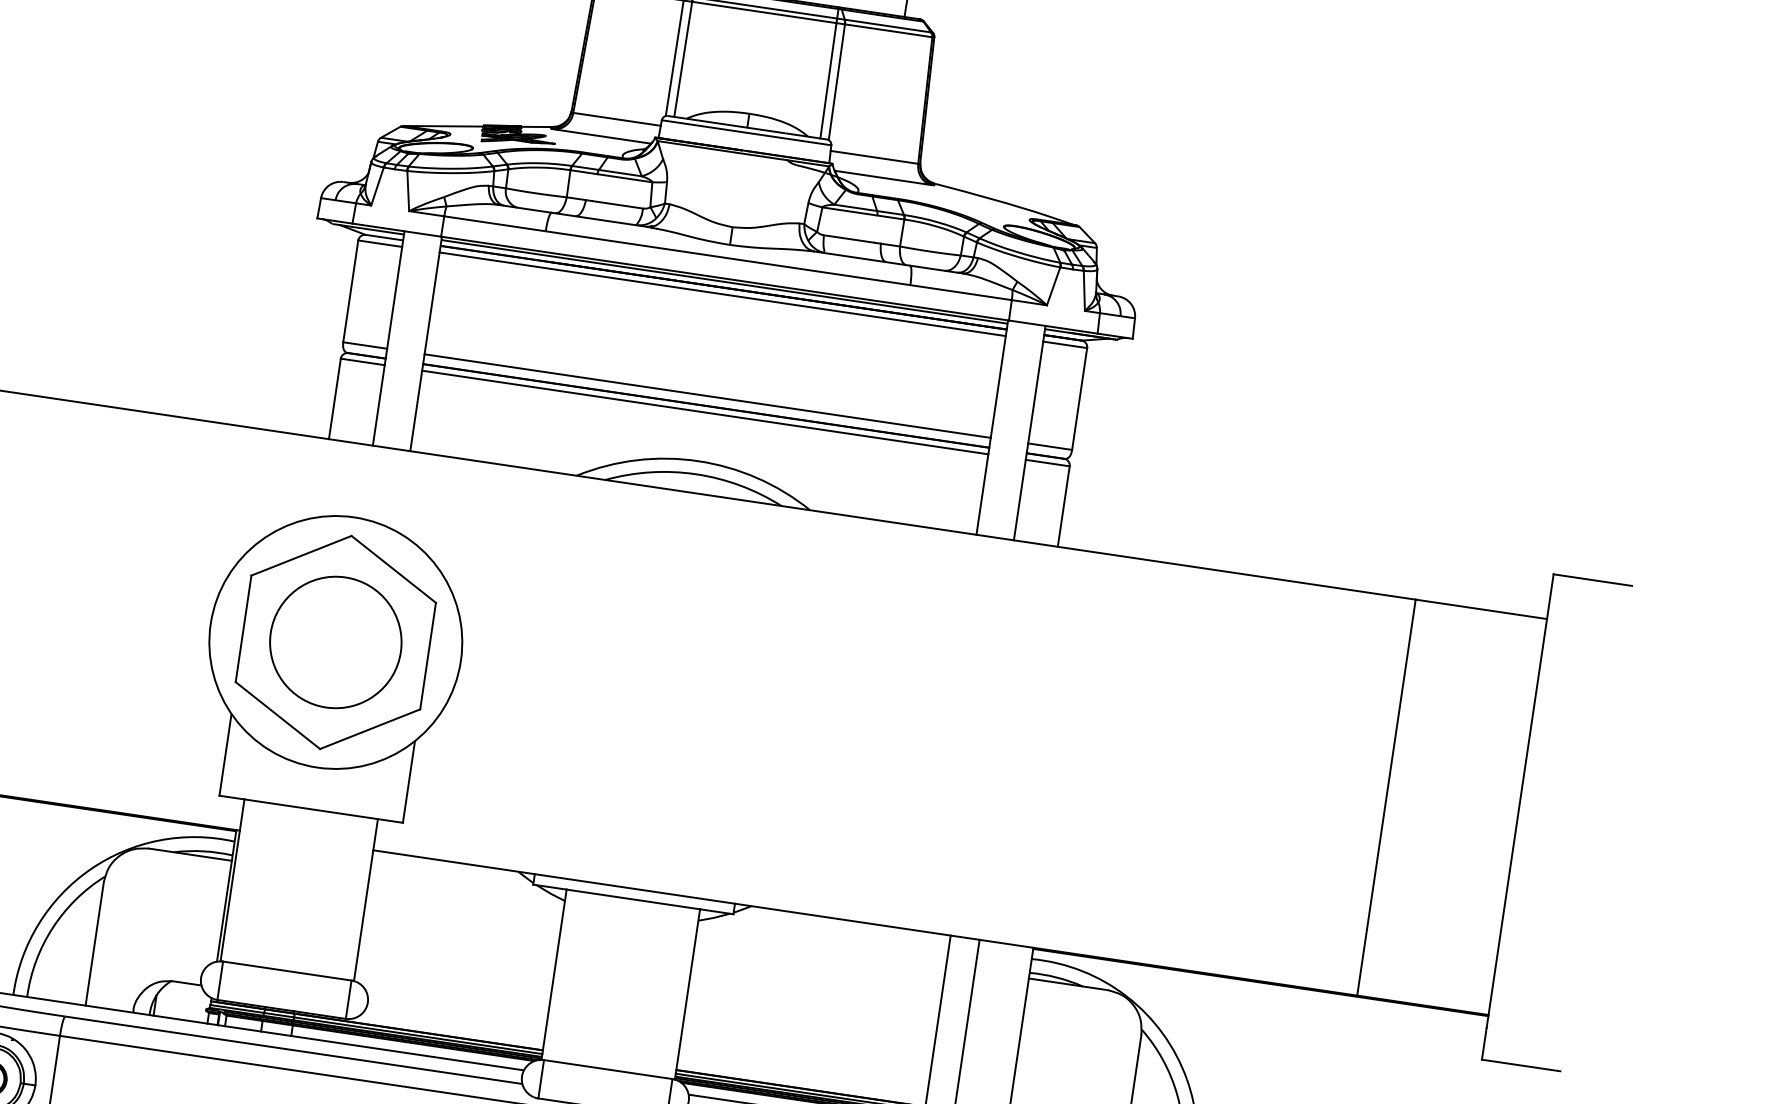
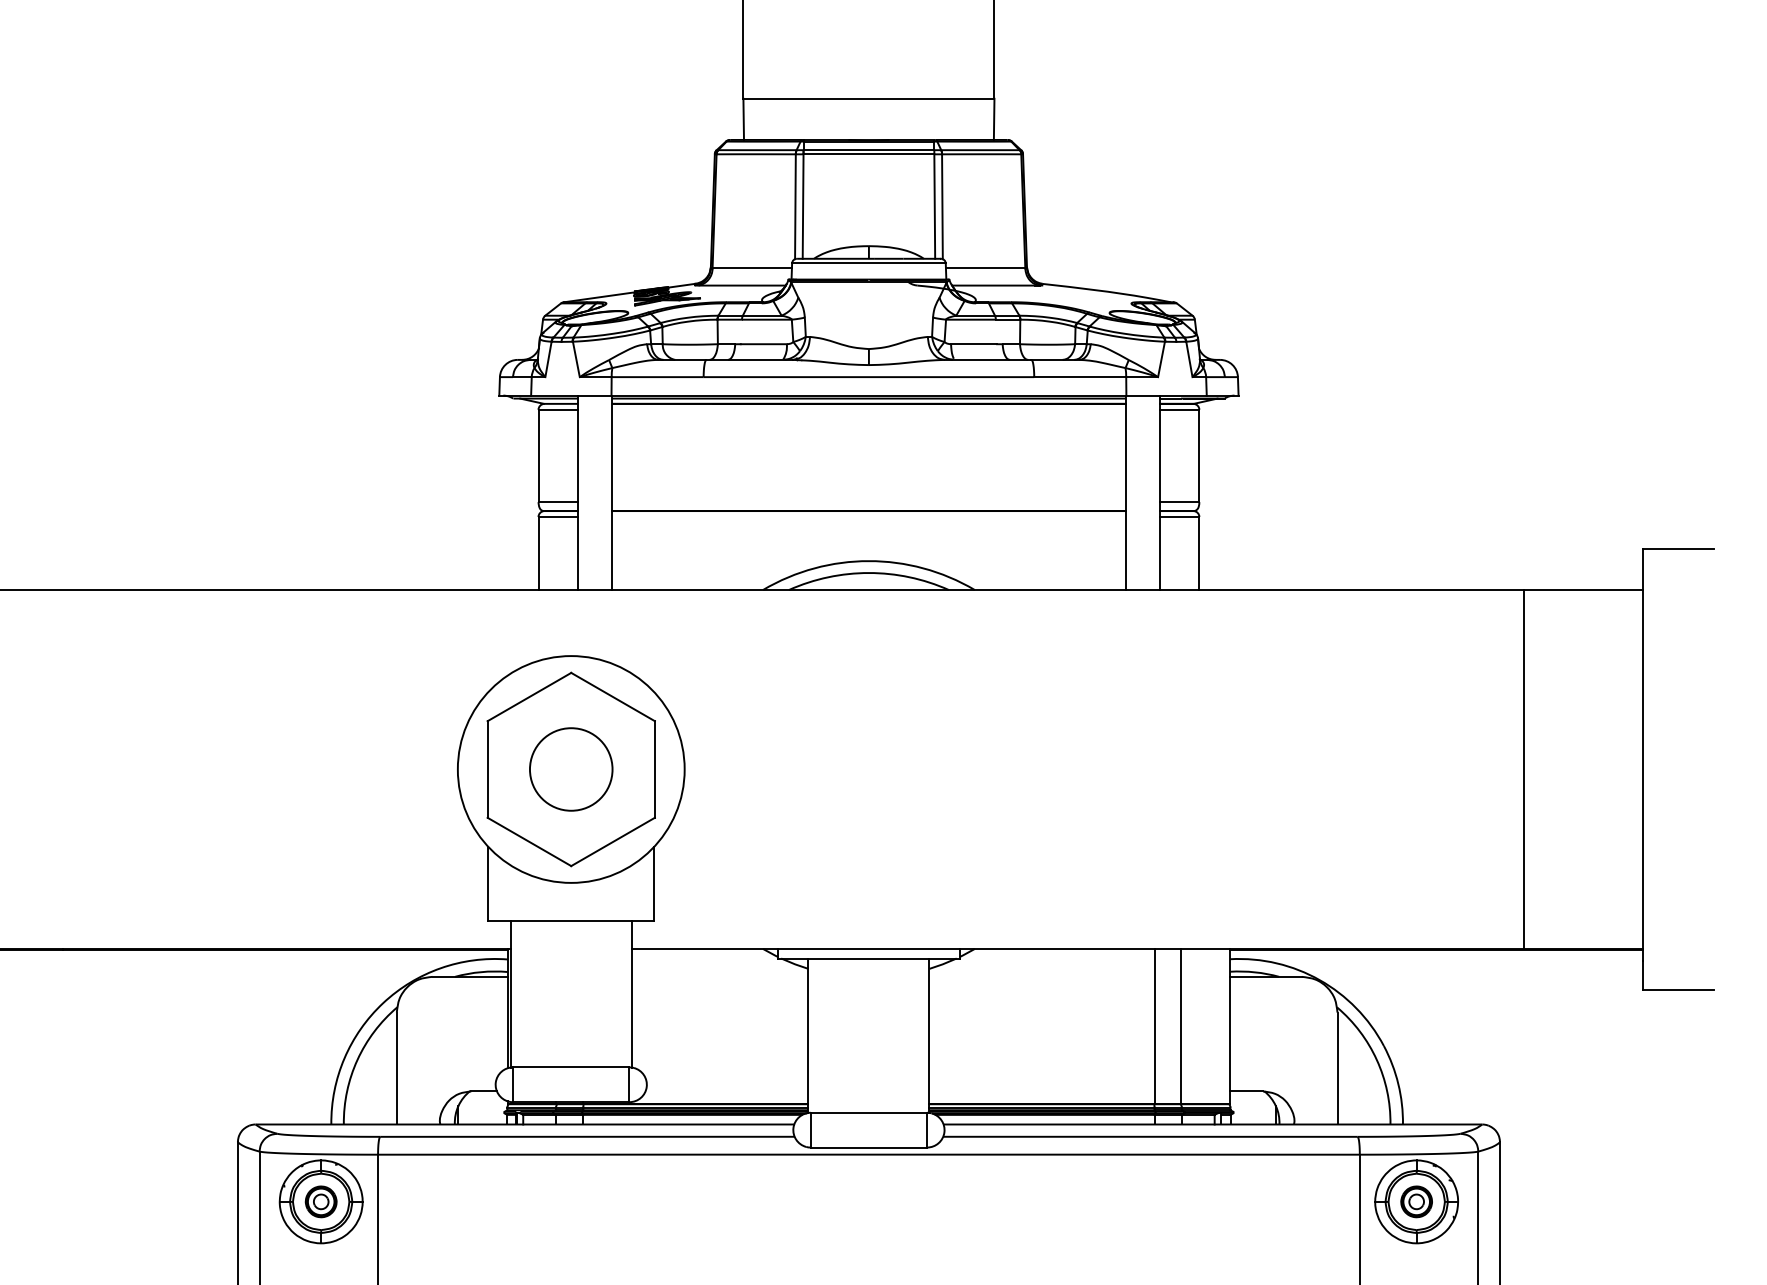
line: (722, 293) -> (868, 409), removed
line: (707, 396) -> (868, 502), removed
line: (704, 412) -> (868, 517), removed
circle: (336, 642) -> (571, 769), size x0.7

